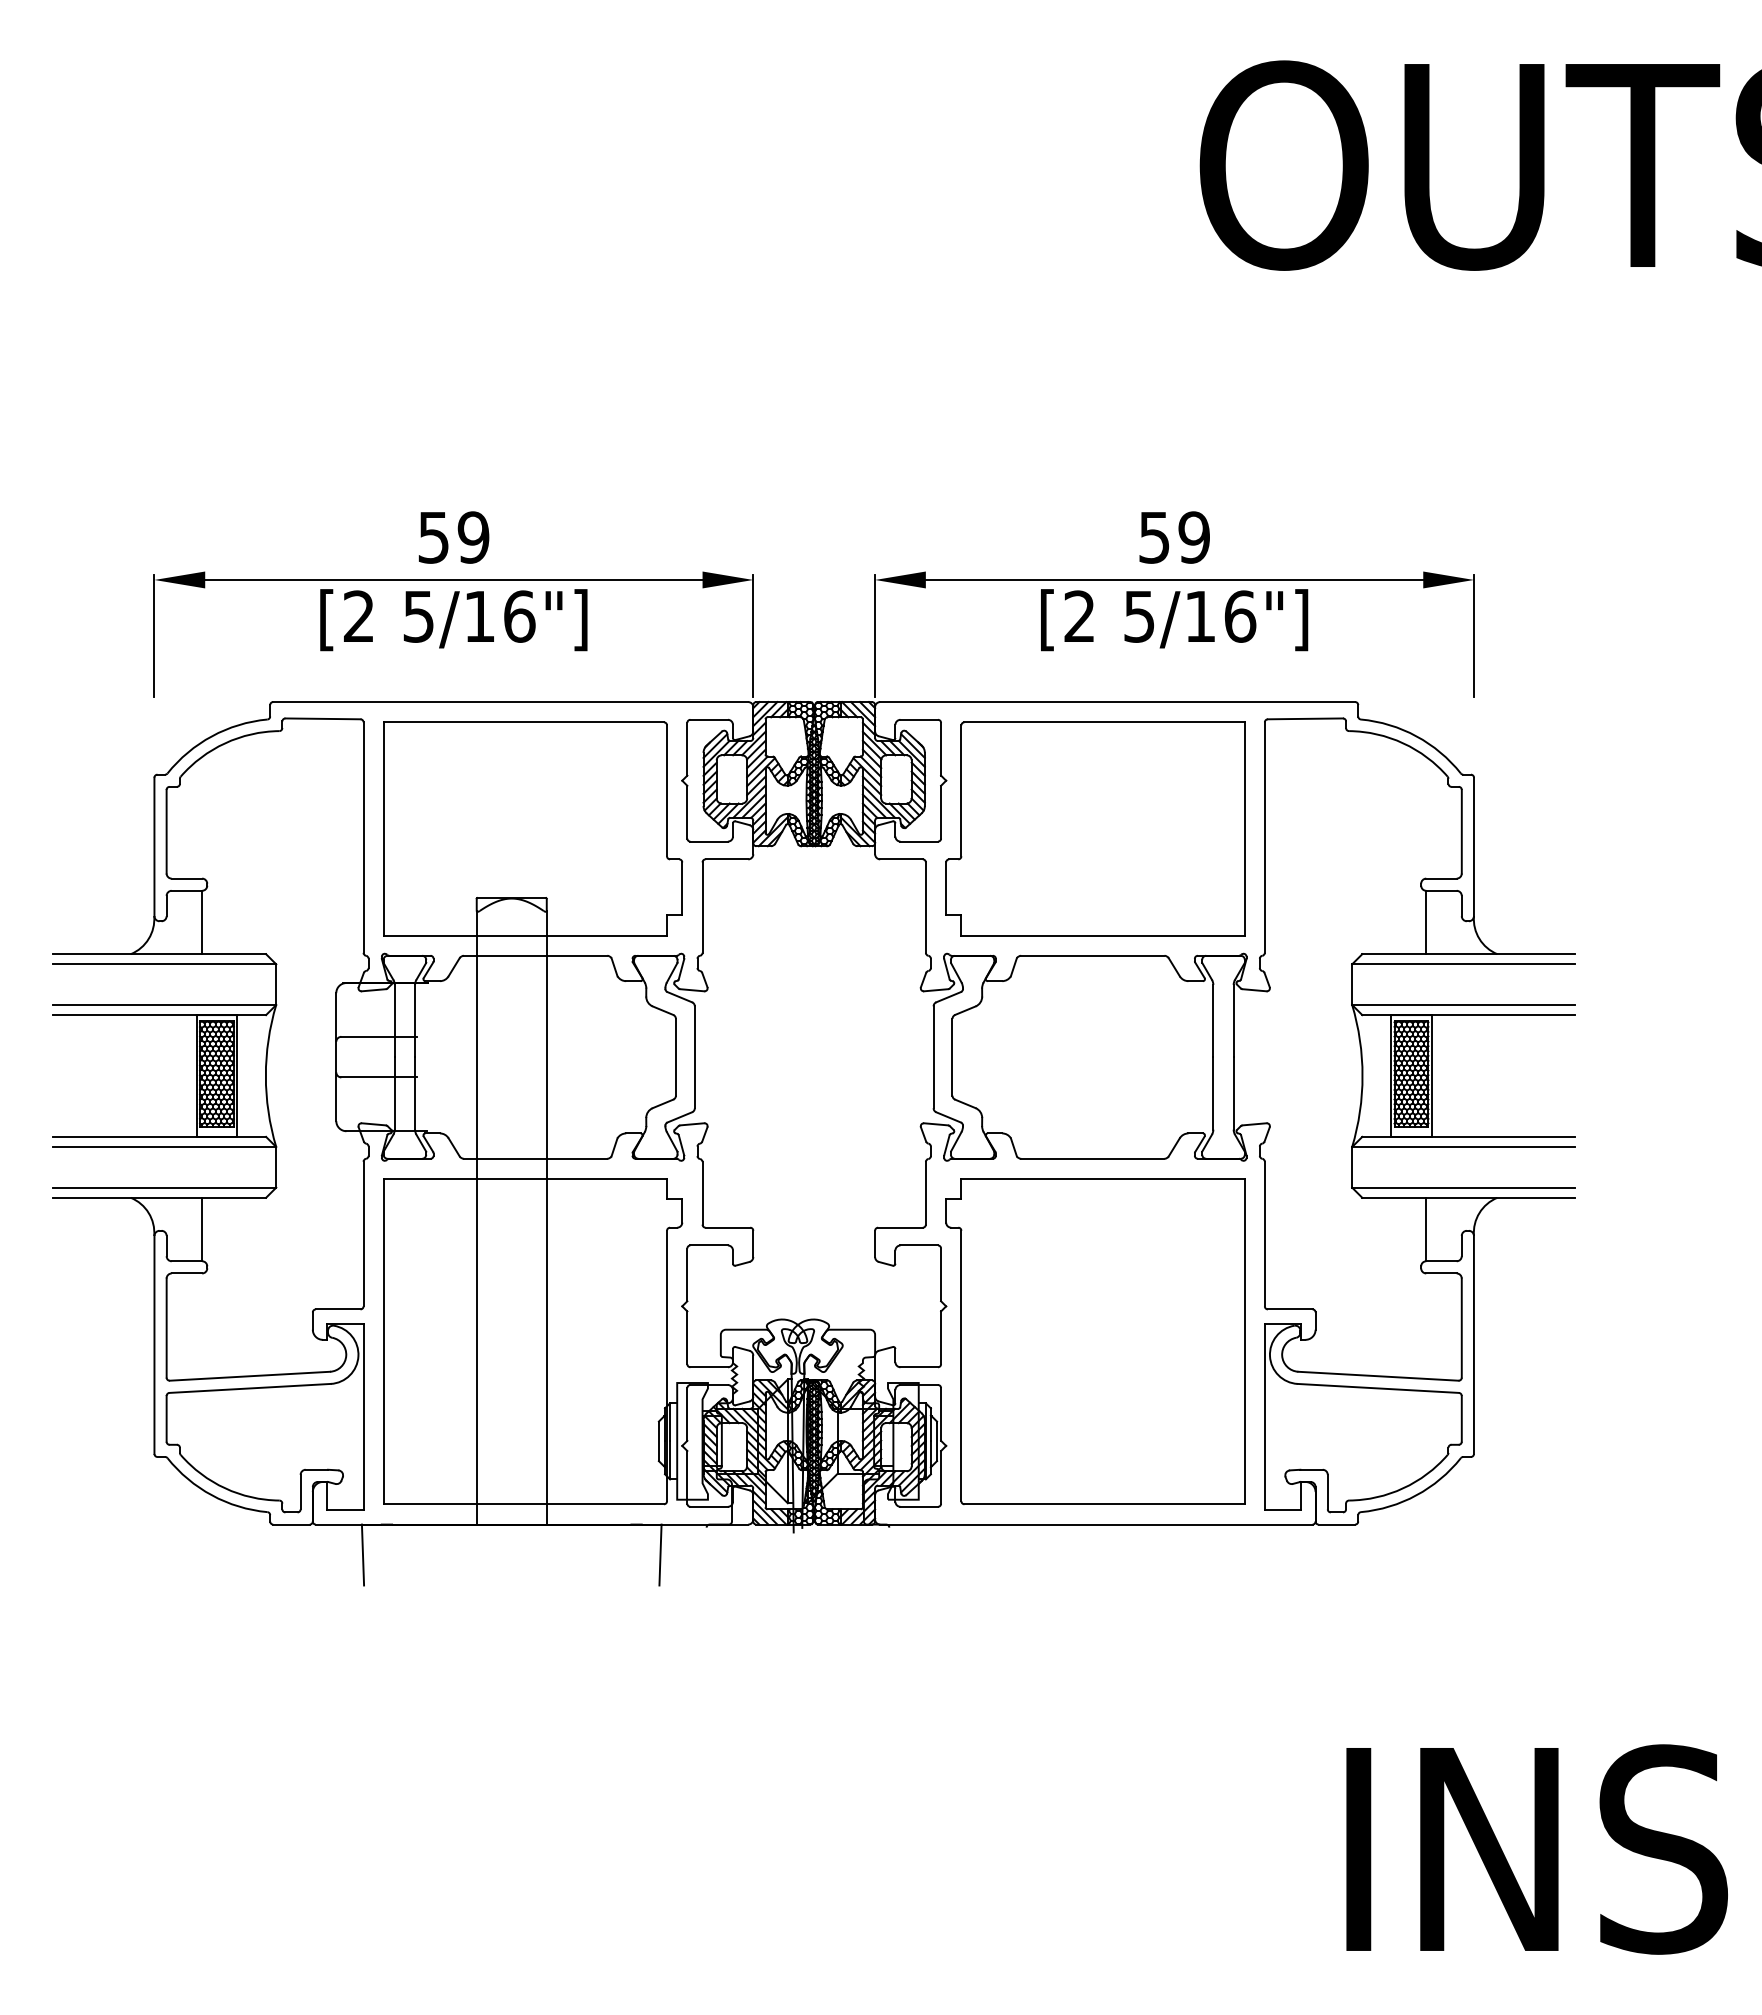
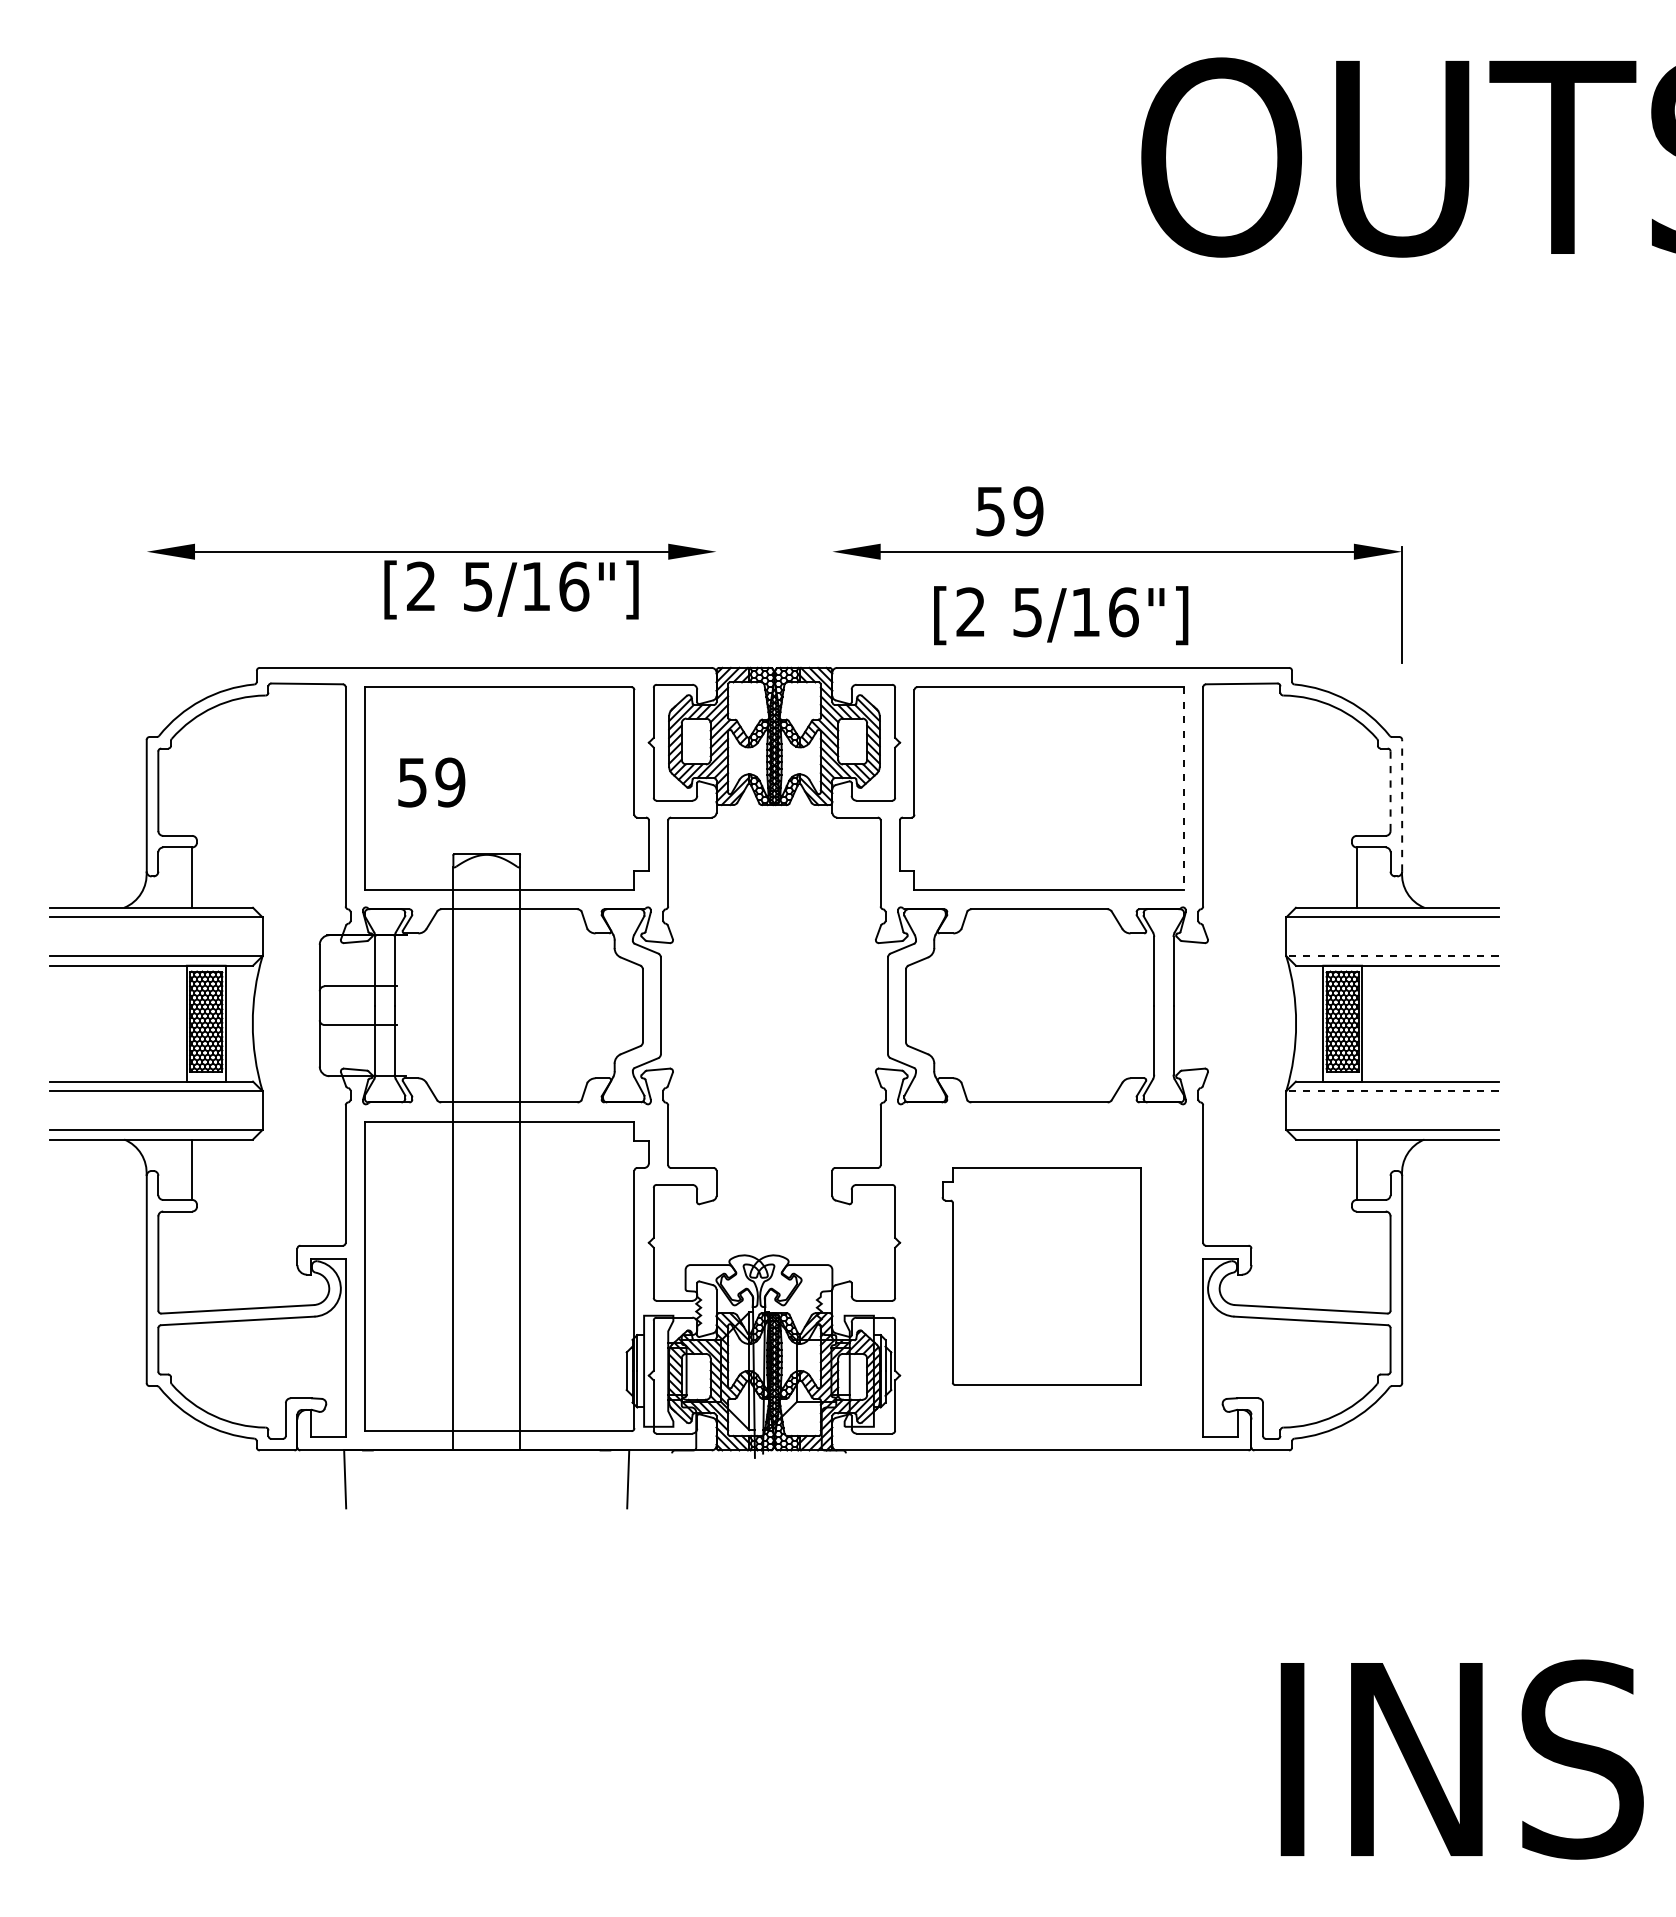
text: (453, 537) -> (431, 782), moved
text: (1174, 537) -> (1009, 511), moved
text: (453, 620) -> (511, 590), moved
text: (1174, 620) -> (1061, 615), moved
line: (154, 635) -> (146, 604), removed
line: (753, 635) -> (716, 604), removed
line: (875, 635) -> (832, 604), removed
line: (1244, 828) -> (1183, 788), solid -> dashed
line: (1461, 831) -> (1390, 791), solid -> dashed
line: (1473, 846) -> (1401, 805), solid -> dashed
line: (1463, 1004) -> (1392, 955), solid -> dashed
line: (1463, 1147) -> (1392, 1091), solid -> dashed
part: (1095, 1341) -> (1042, 1276), size x0.7

